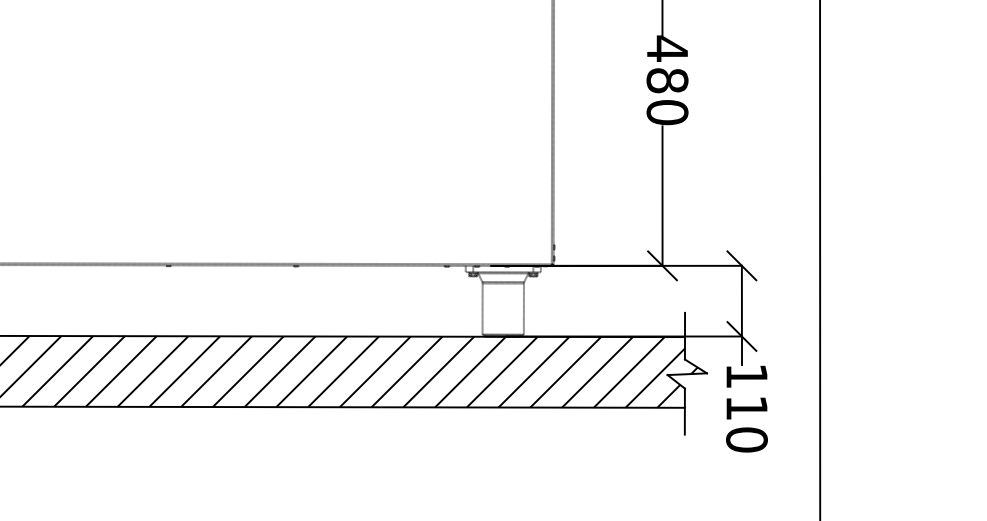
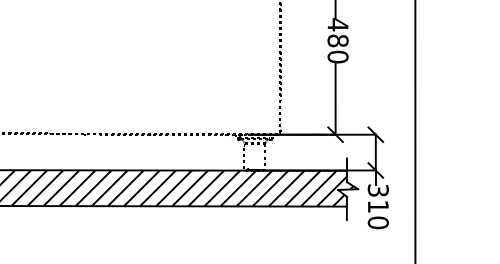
text: (745, 376) -> (377, 190), 110 -> 310

